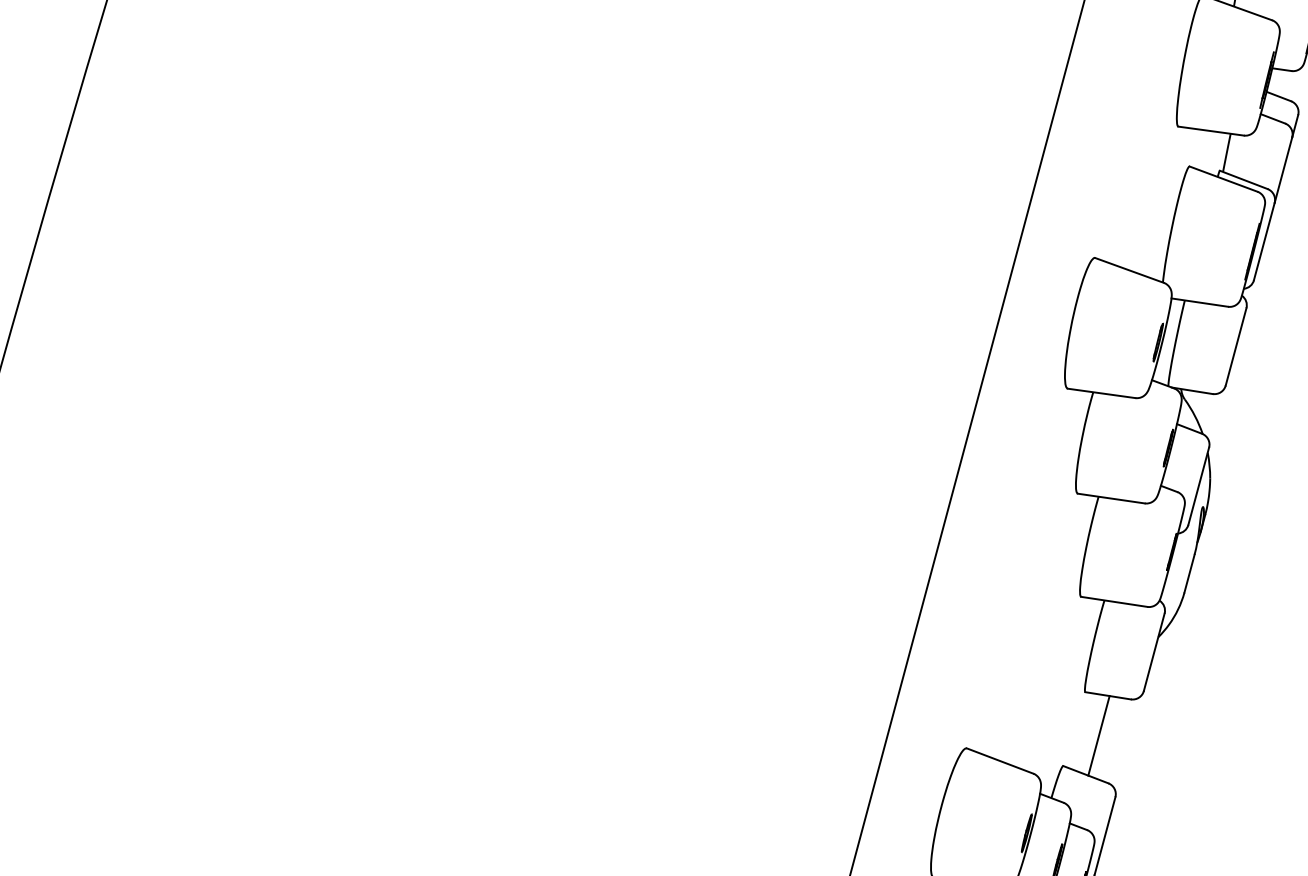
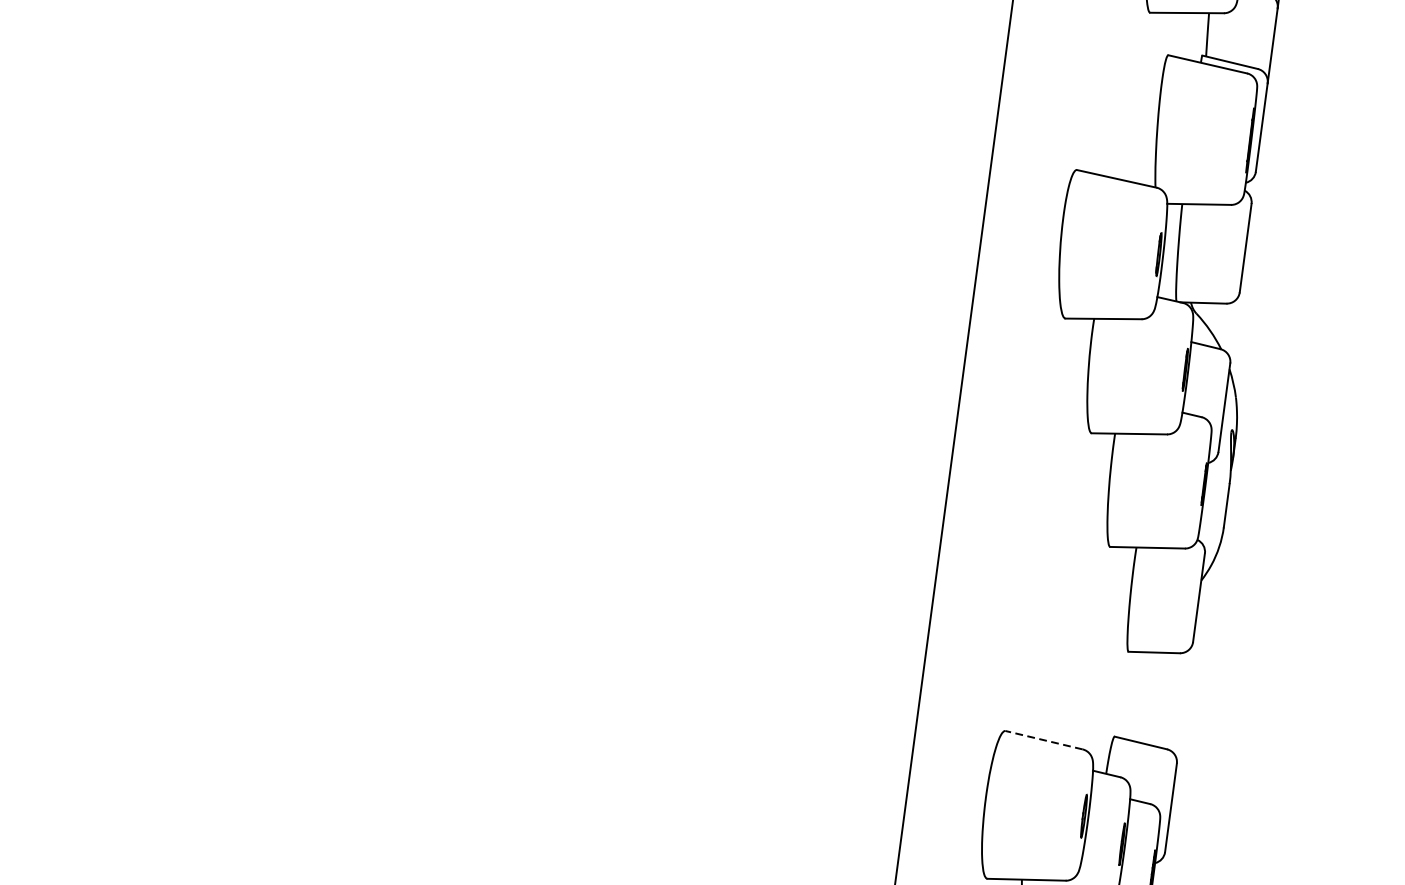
line: (1098, 735) -> (1149, 697), removed
line: (1000, 761) -> (1044, 740), solid -> dashed

